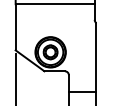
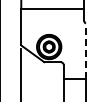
line: (96, 57) -> (85, 51), solid -> dashed

